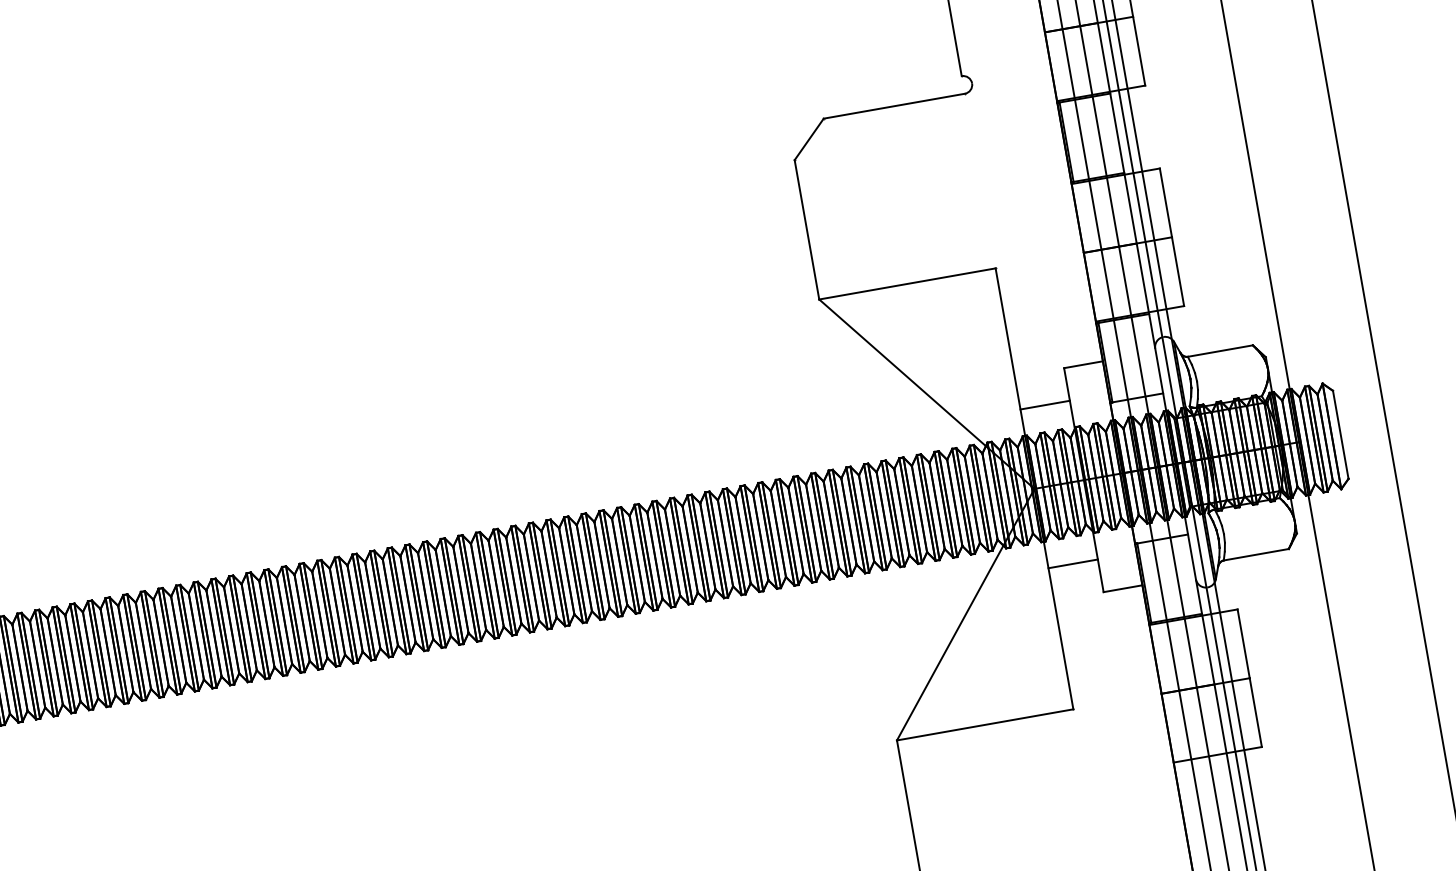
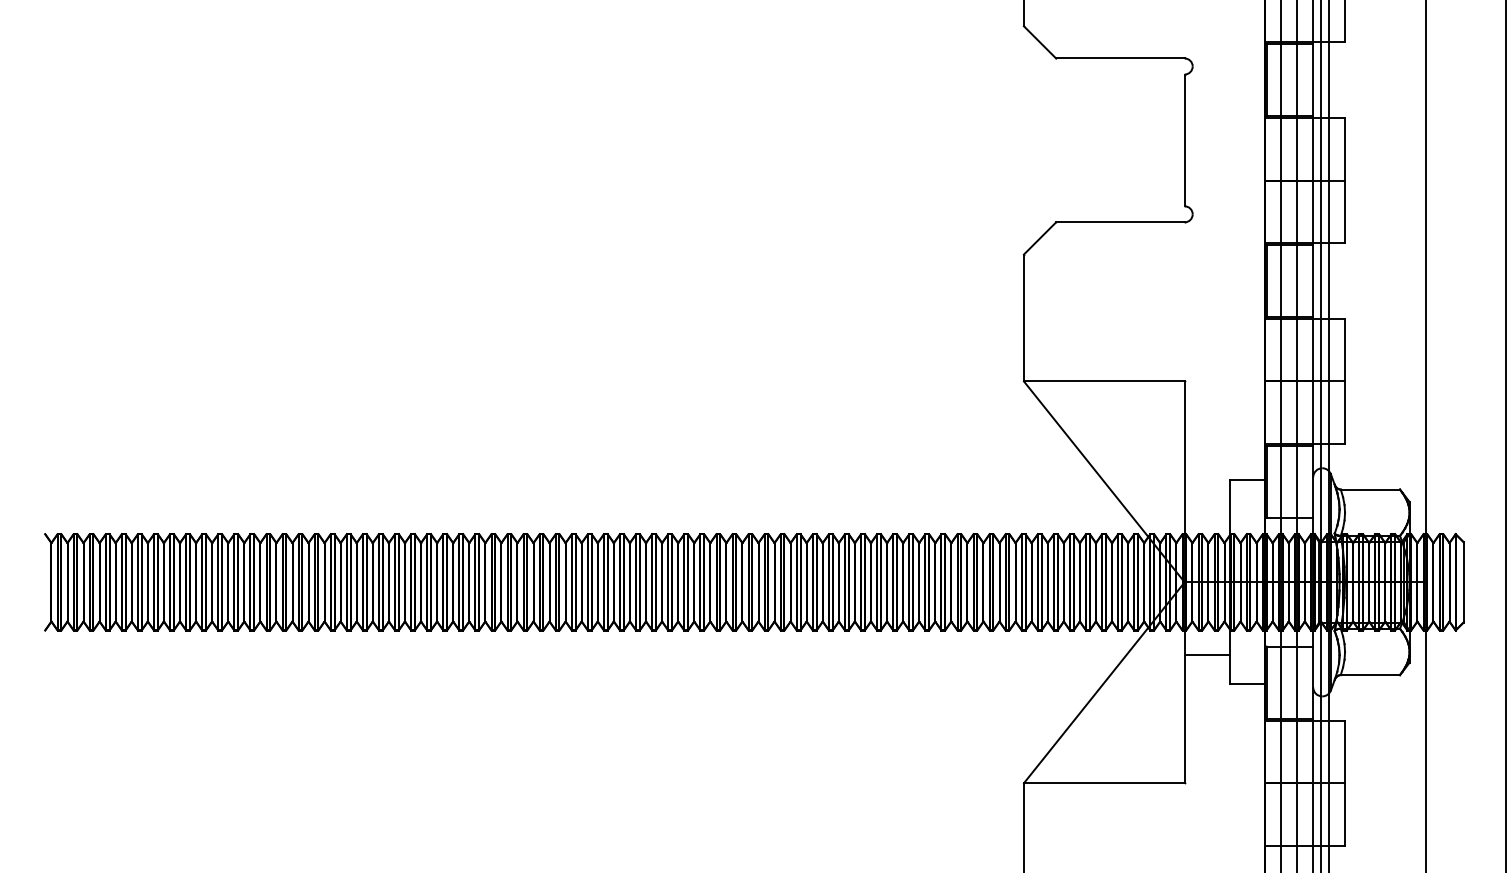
line: (1044, 405) -> (1206, 510), removed

